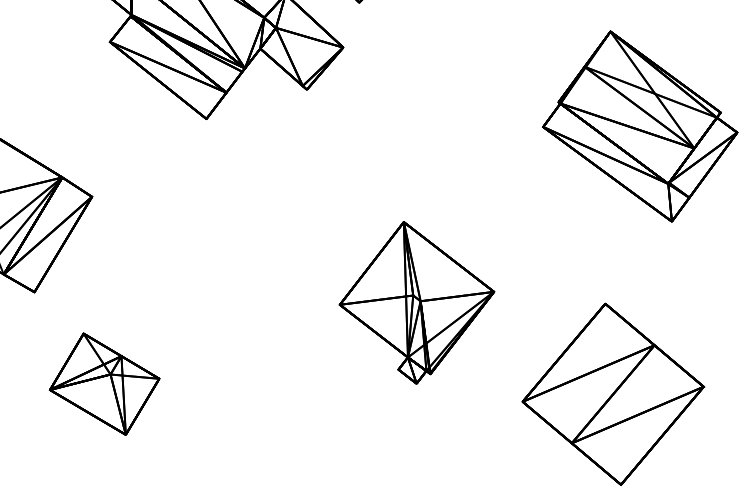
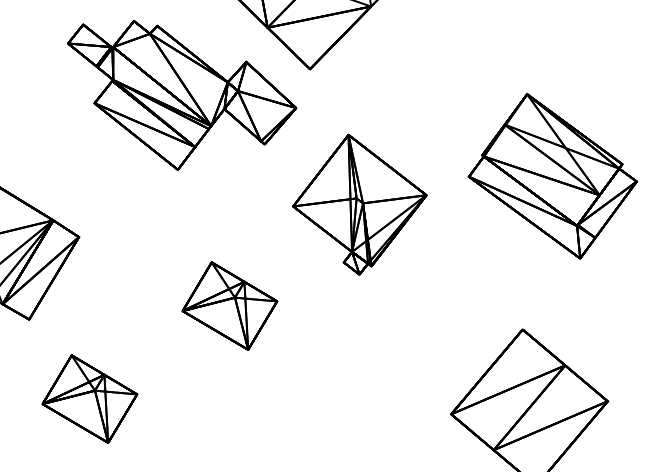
part: (266, 275) -> (229, 305), added
part: (416, 302) -> (359, 204), moved

